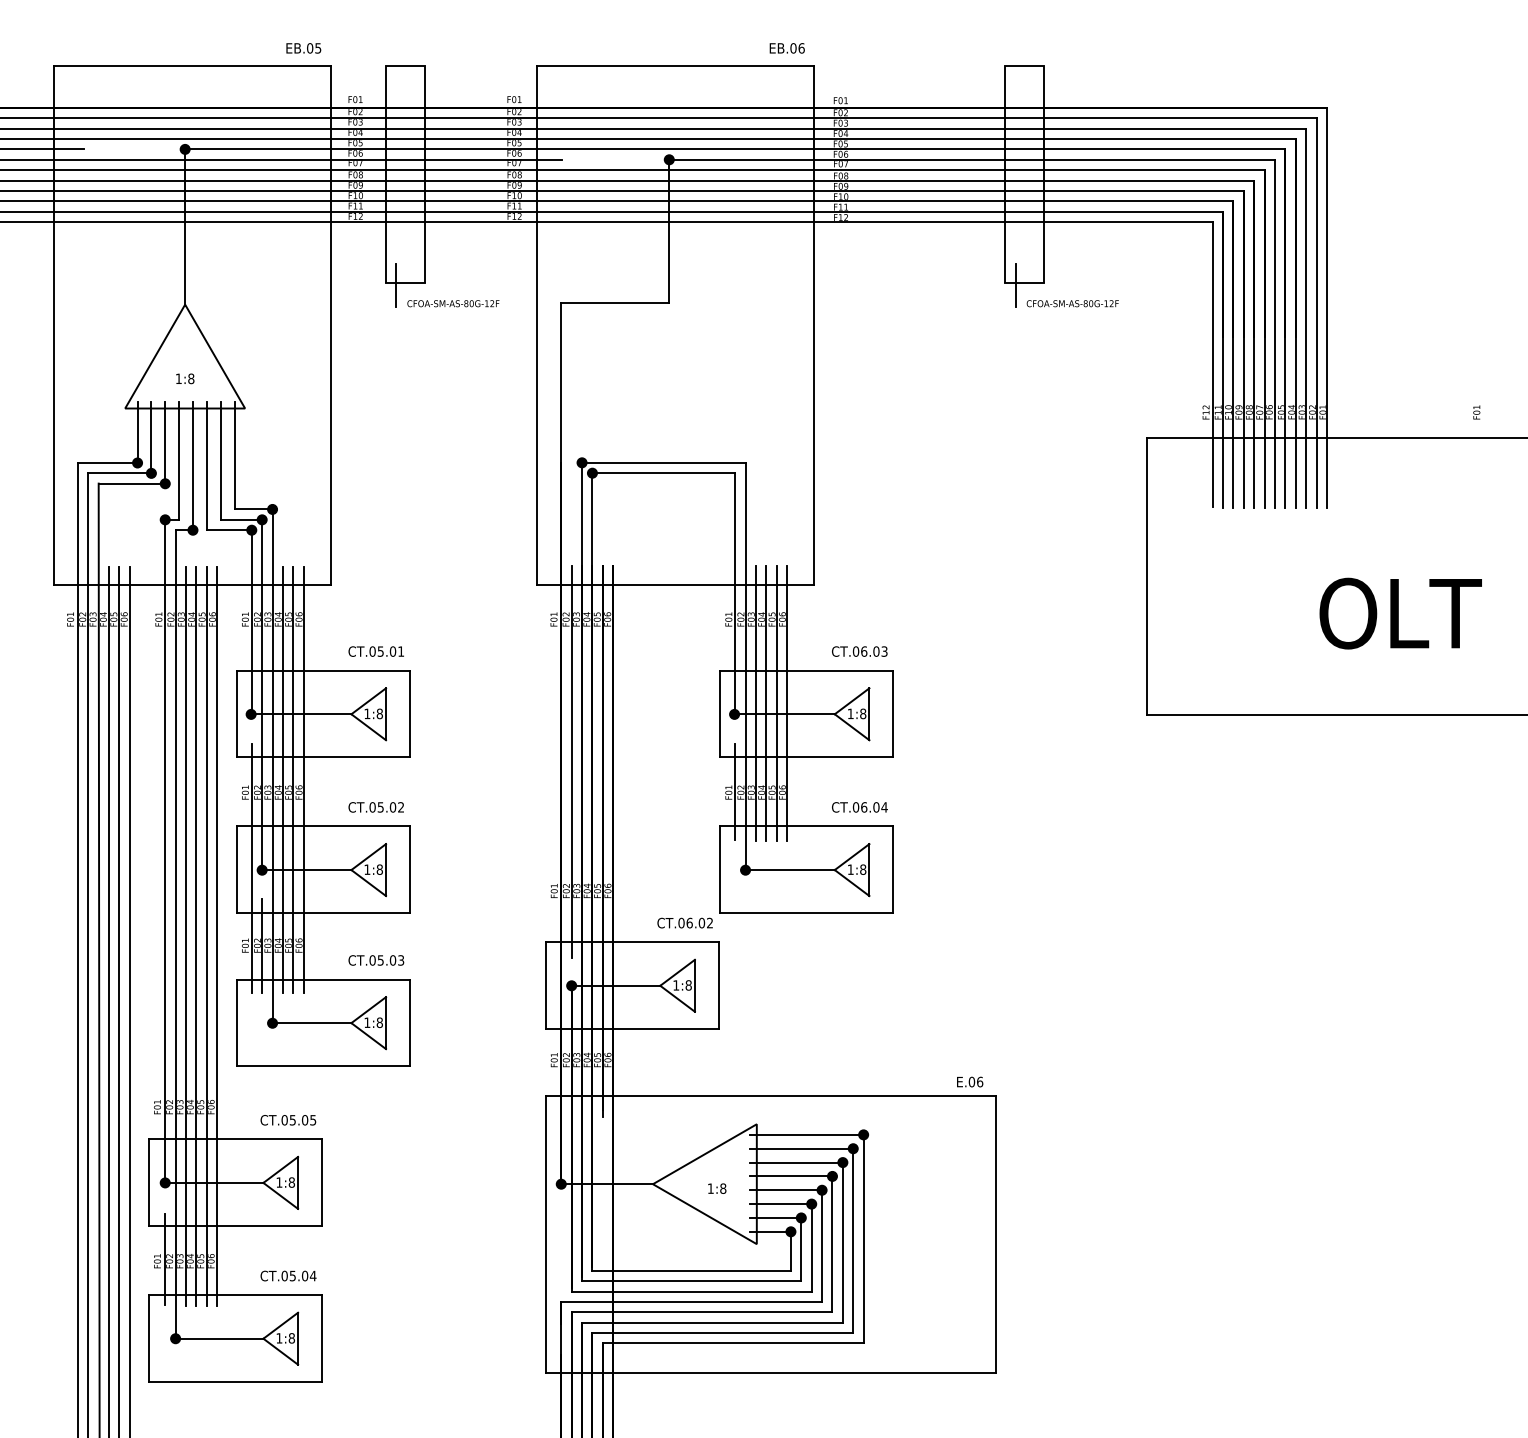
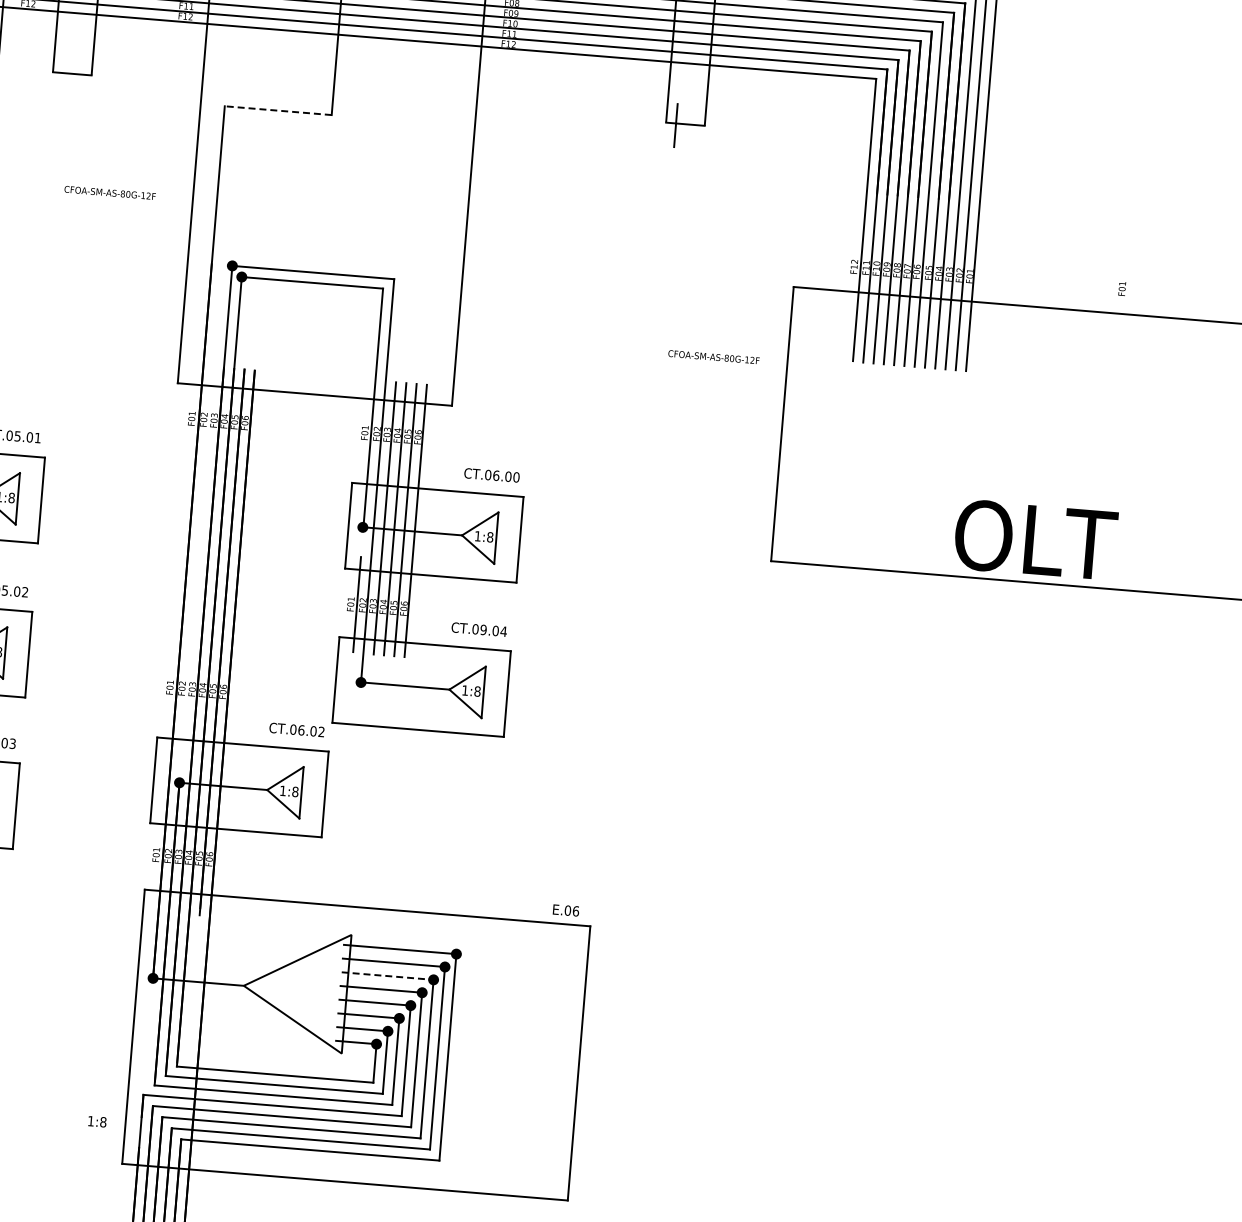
line: (396, 285) -> (63, 75), removed
text: (453, 303) -> (110, 192), moved
line: (614, 303) -> (277, 110), solid -> dashed
text: (1072, 303) -> (713, 356), moved
text: (1400, 613) -> (1035, 539), moved
text: (884, 651) -> (516, 477), CT.06.03 -> CT.06.00
line: (571, 761) -> (197, 560), removed
text: (864, 807) -> (483, 630), CT.06.04 -> CT.09.04
line: (796, 1162) -> (387, 976), solid -> dashed
text: (717, 1188) -> (97, 1121), moved

